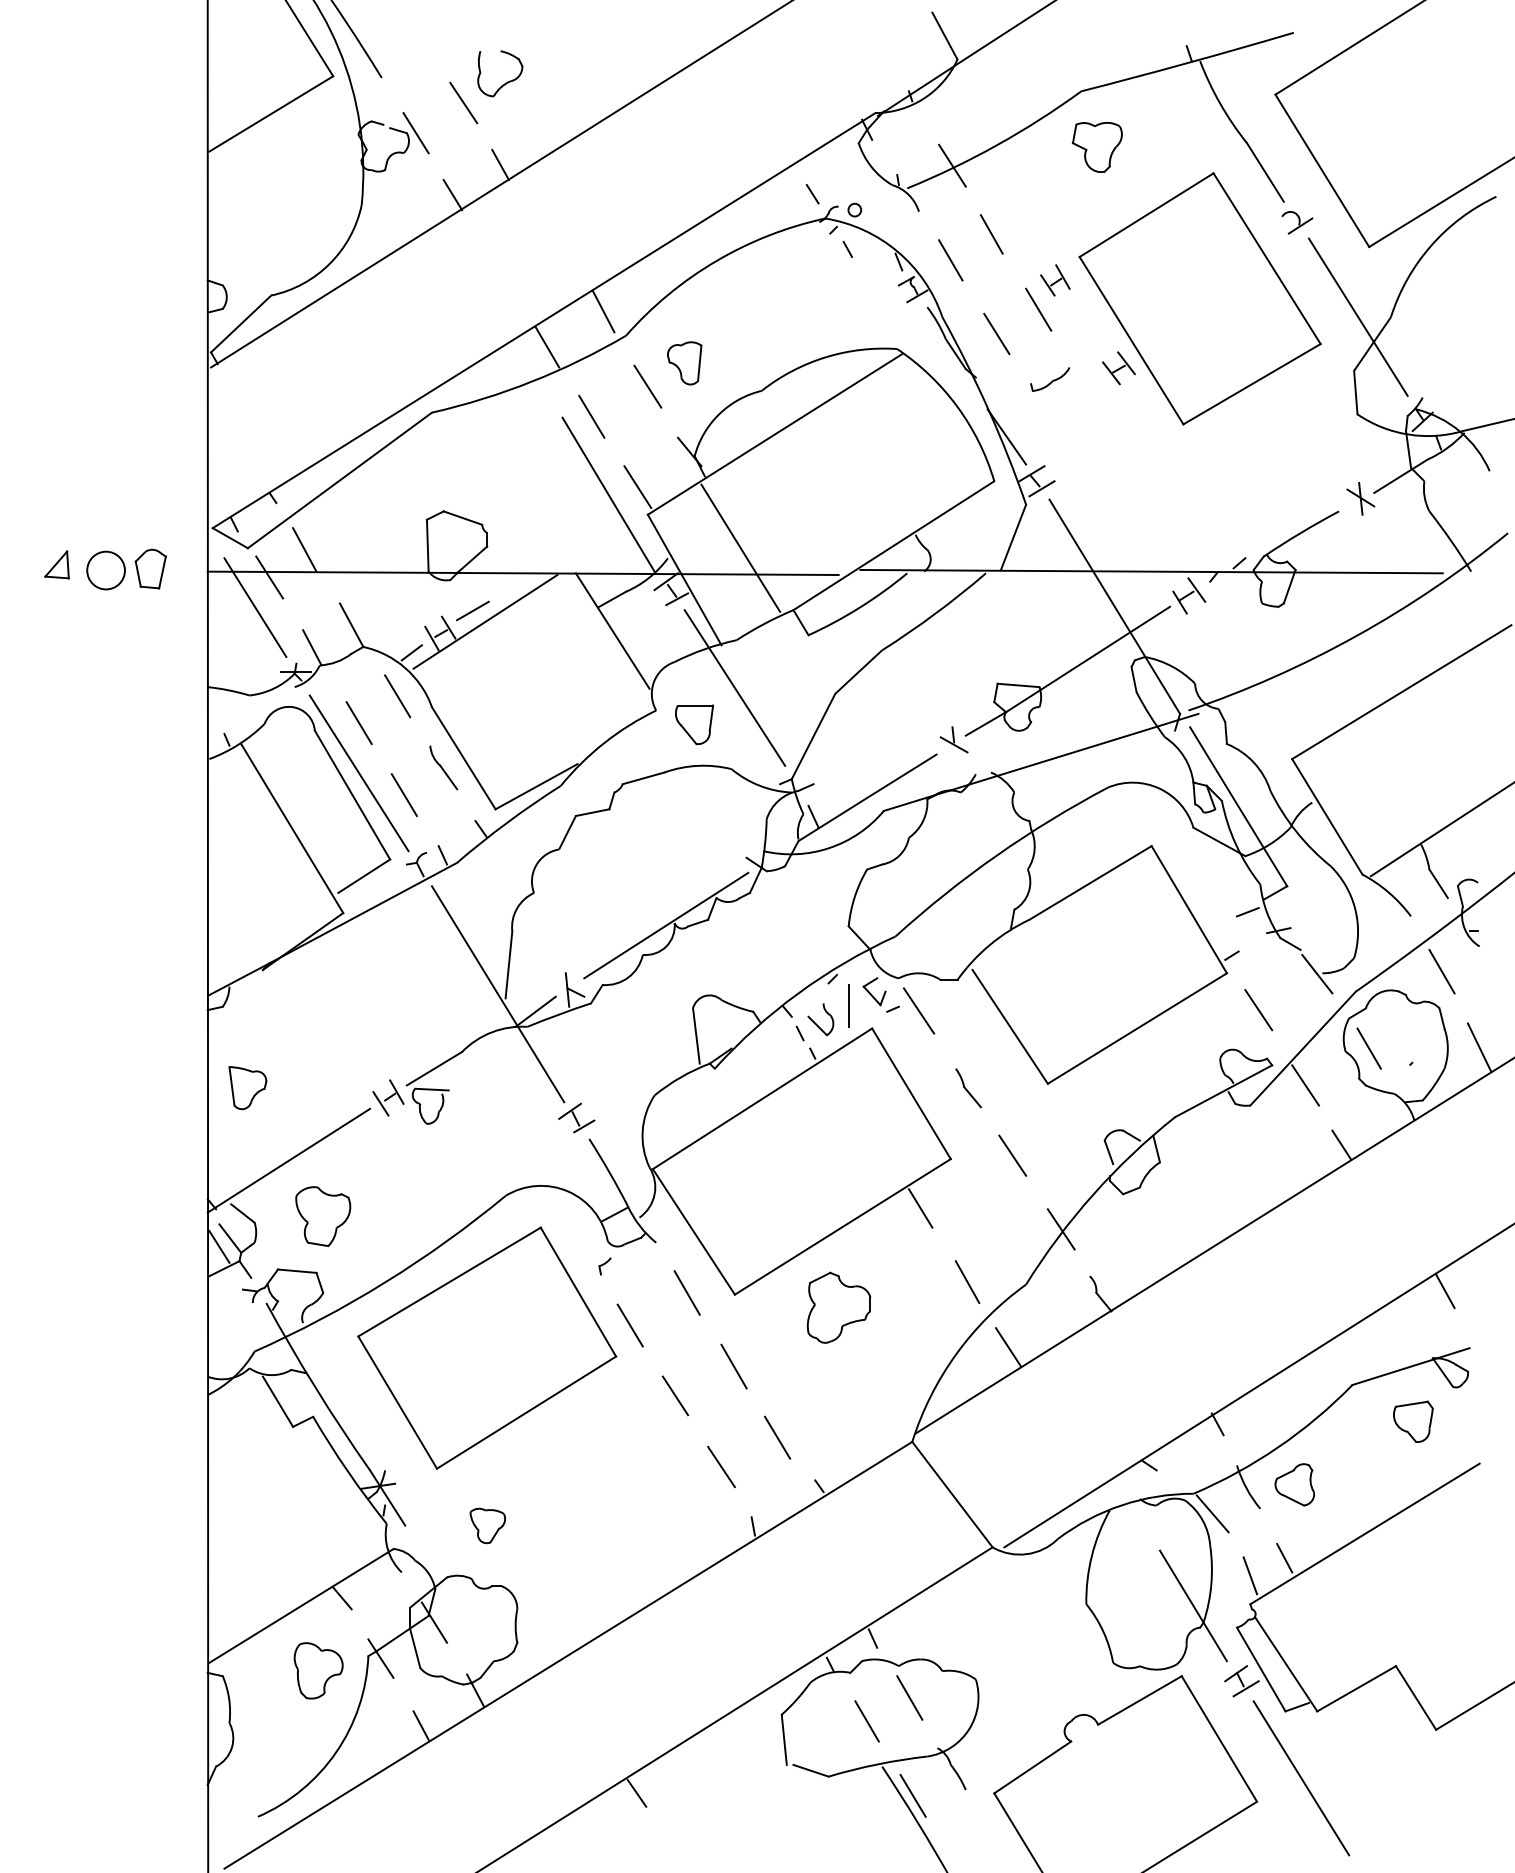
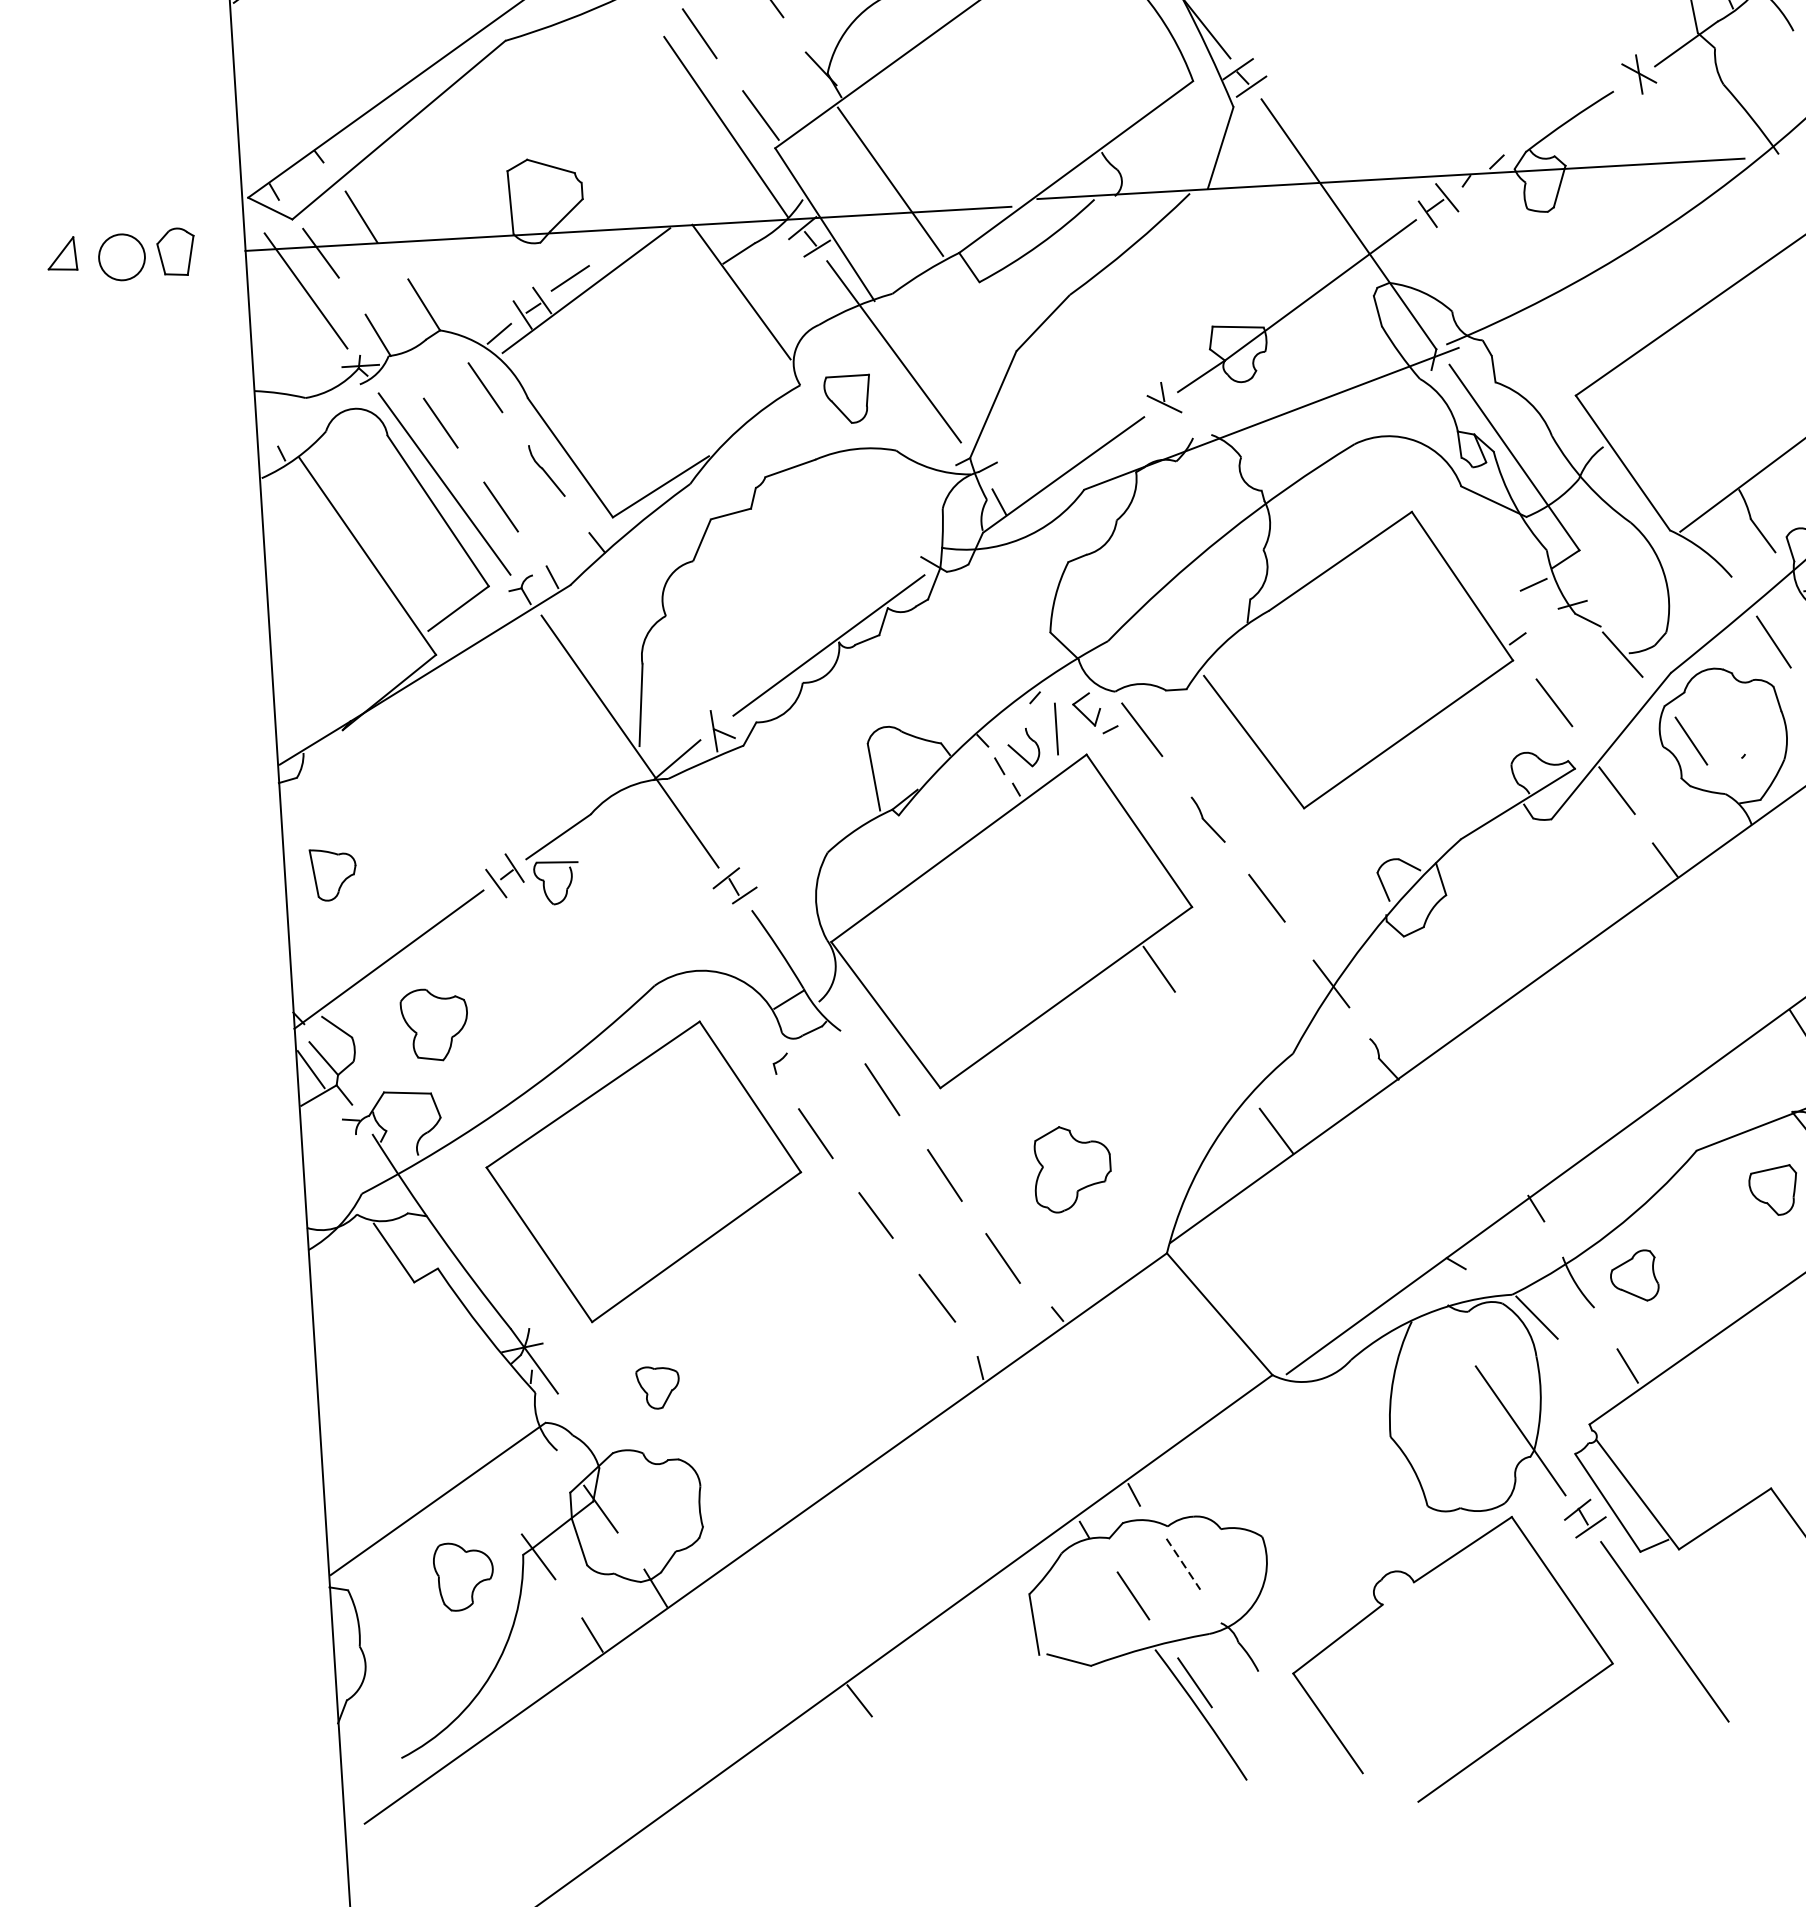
line: (967, 1281) -> (1221, 1054), removed
part: (838, 1307) -> (1071, 1168), moved
line: (1250, 1575) -> (1587, 1389), removed
line: (342, 1598) -> (487, 1486), removed
line: (910, 1698) -> (1184, 1564), solid -> dashed

